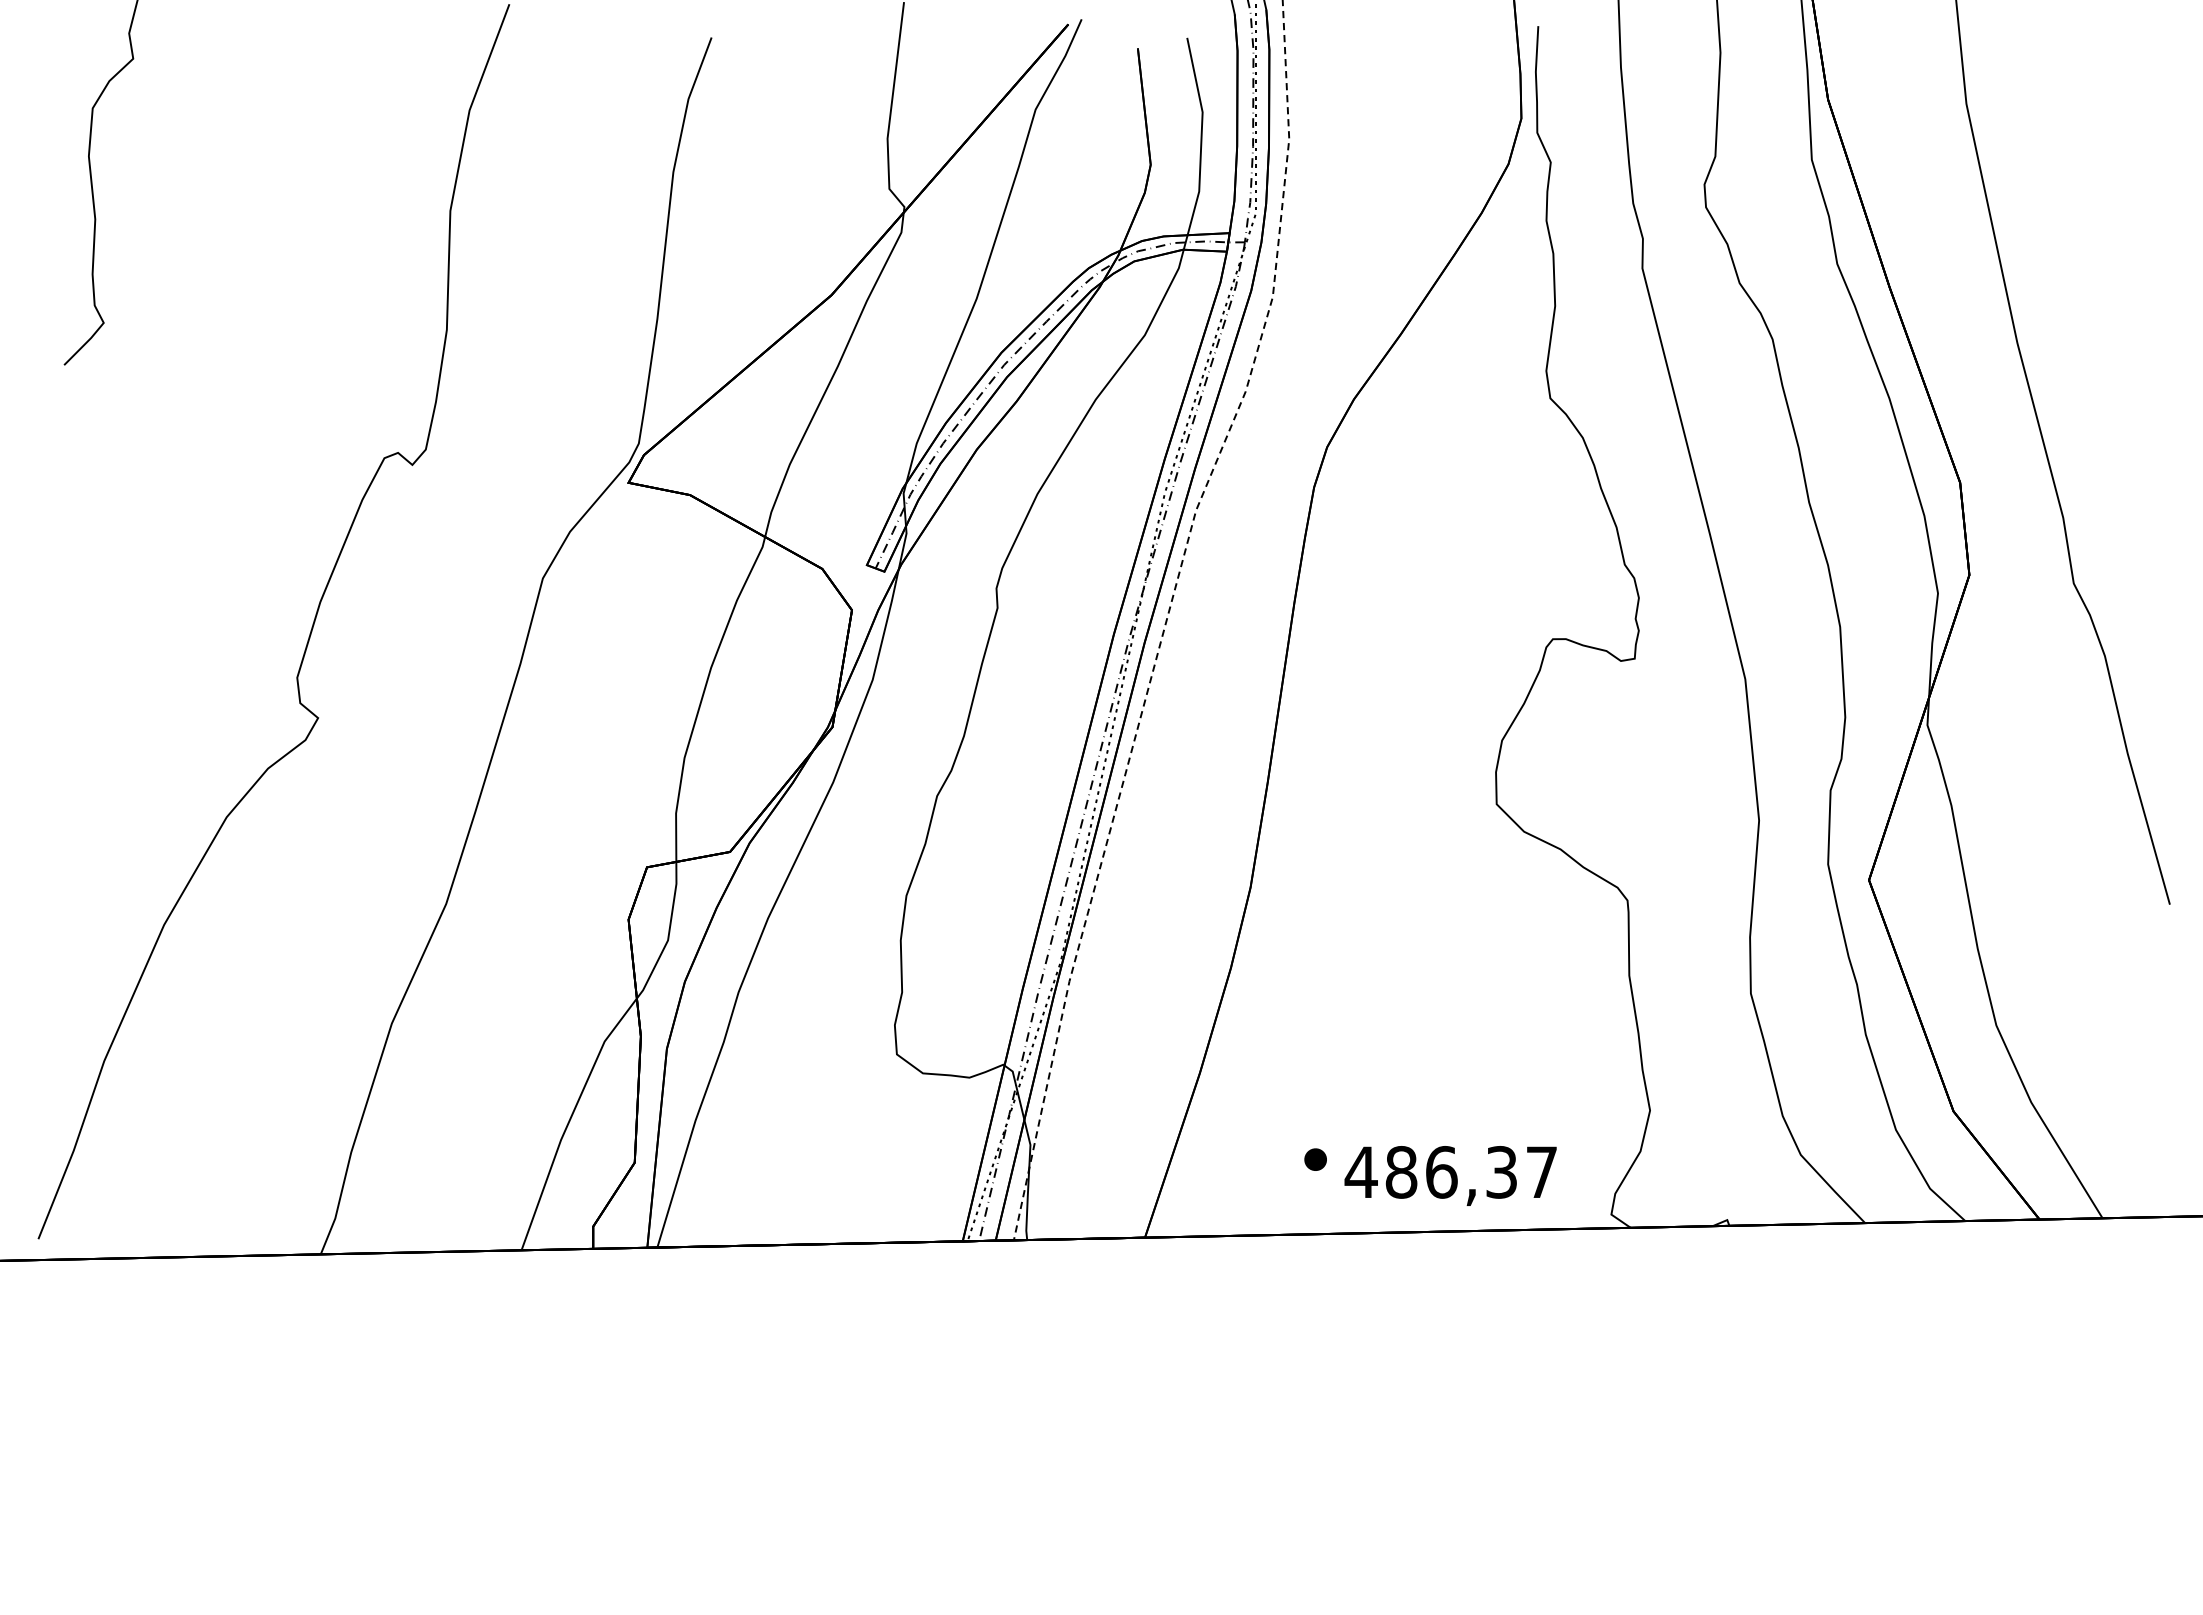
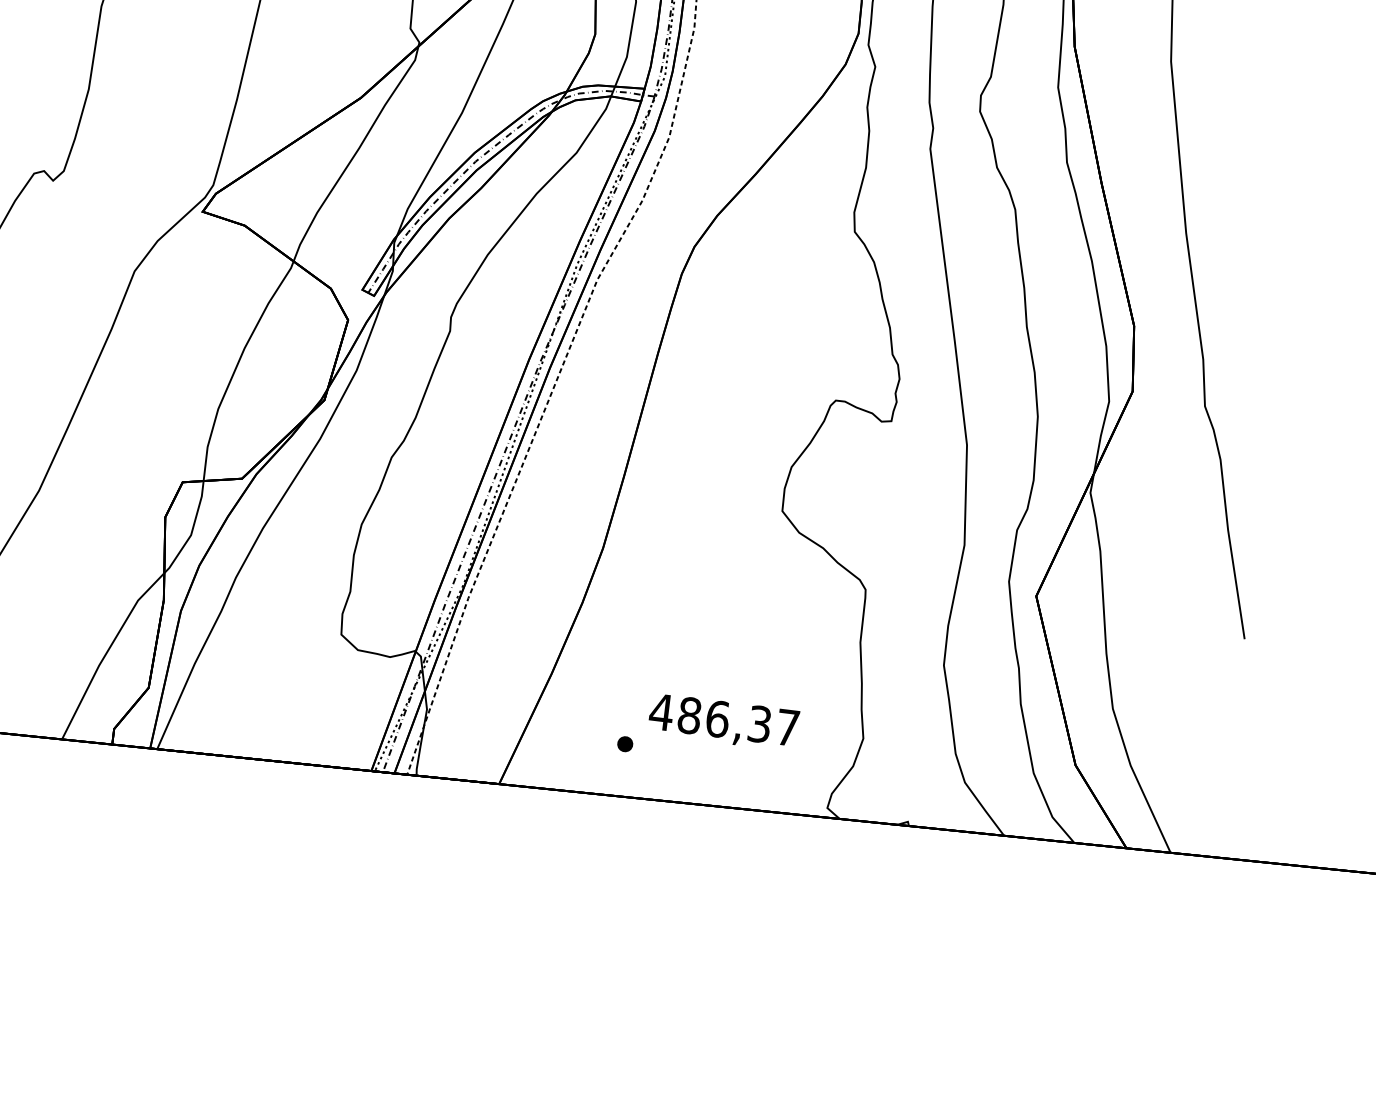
text: (1450, 1175) -> (723, 722), moved

